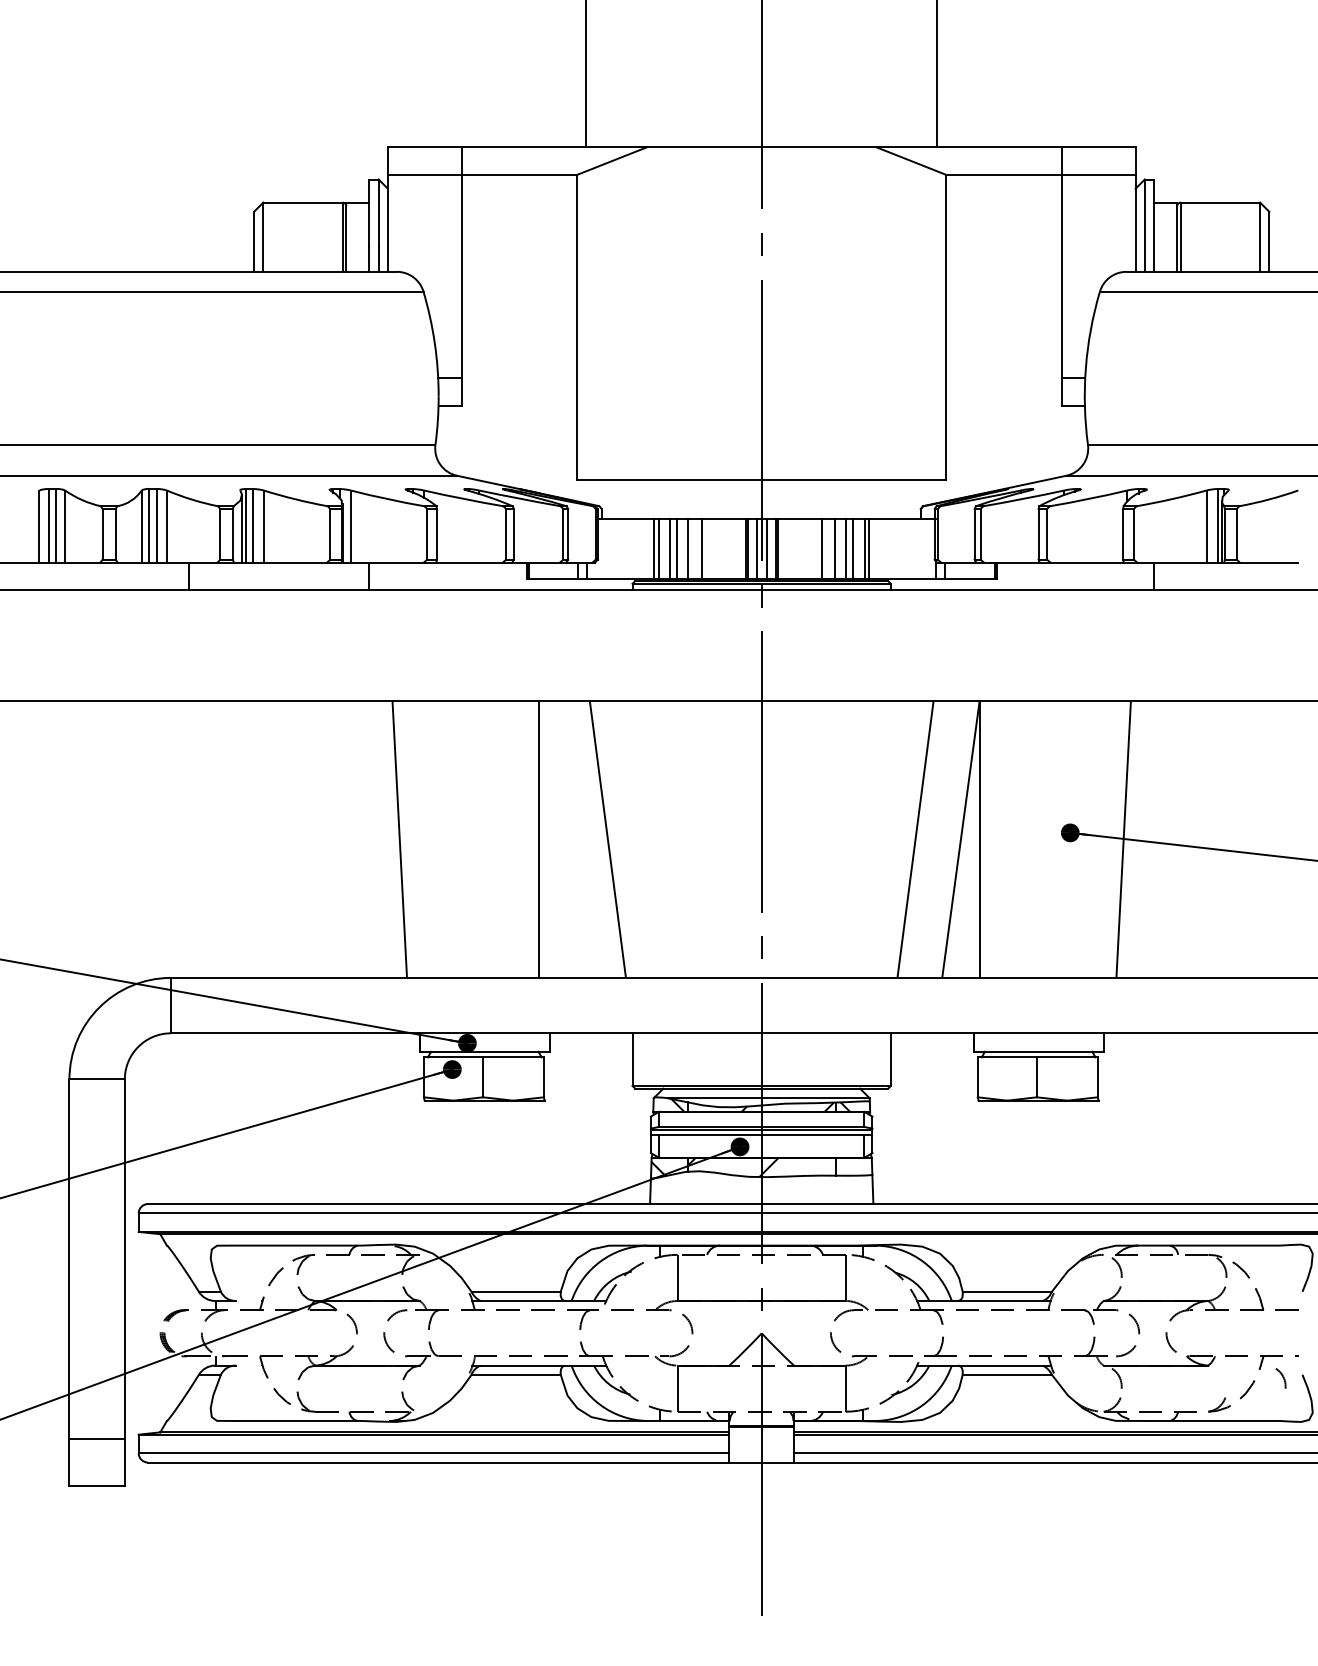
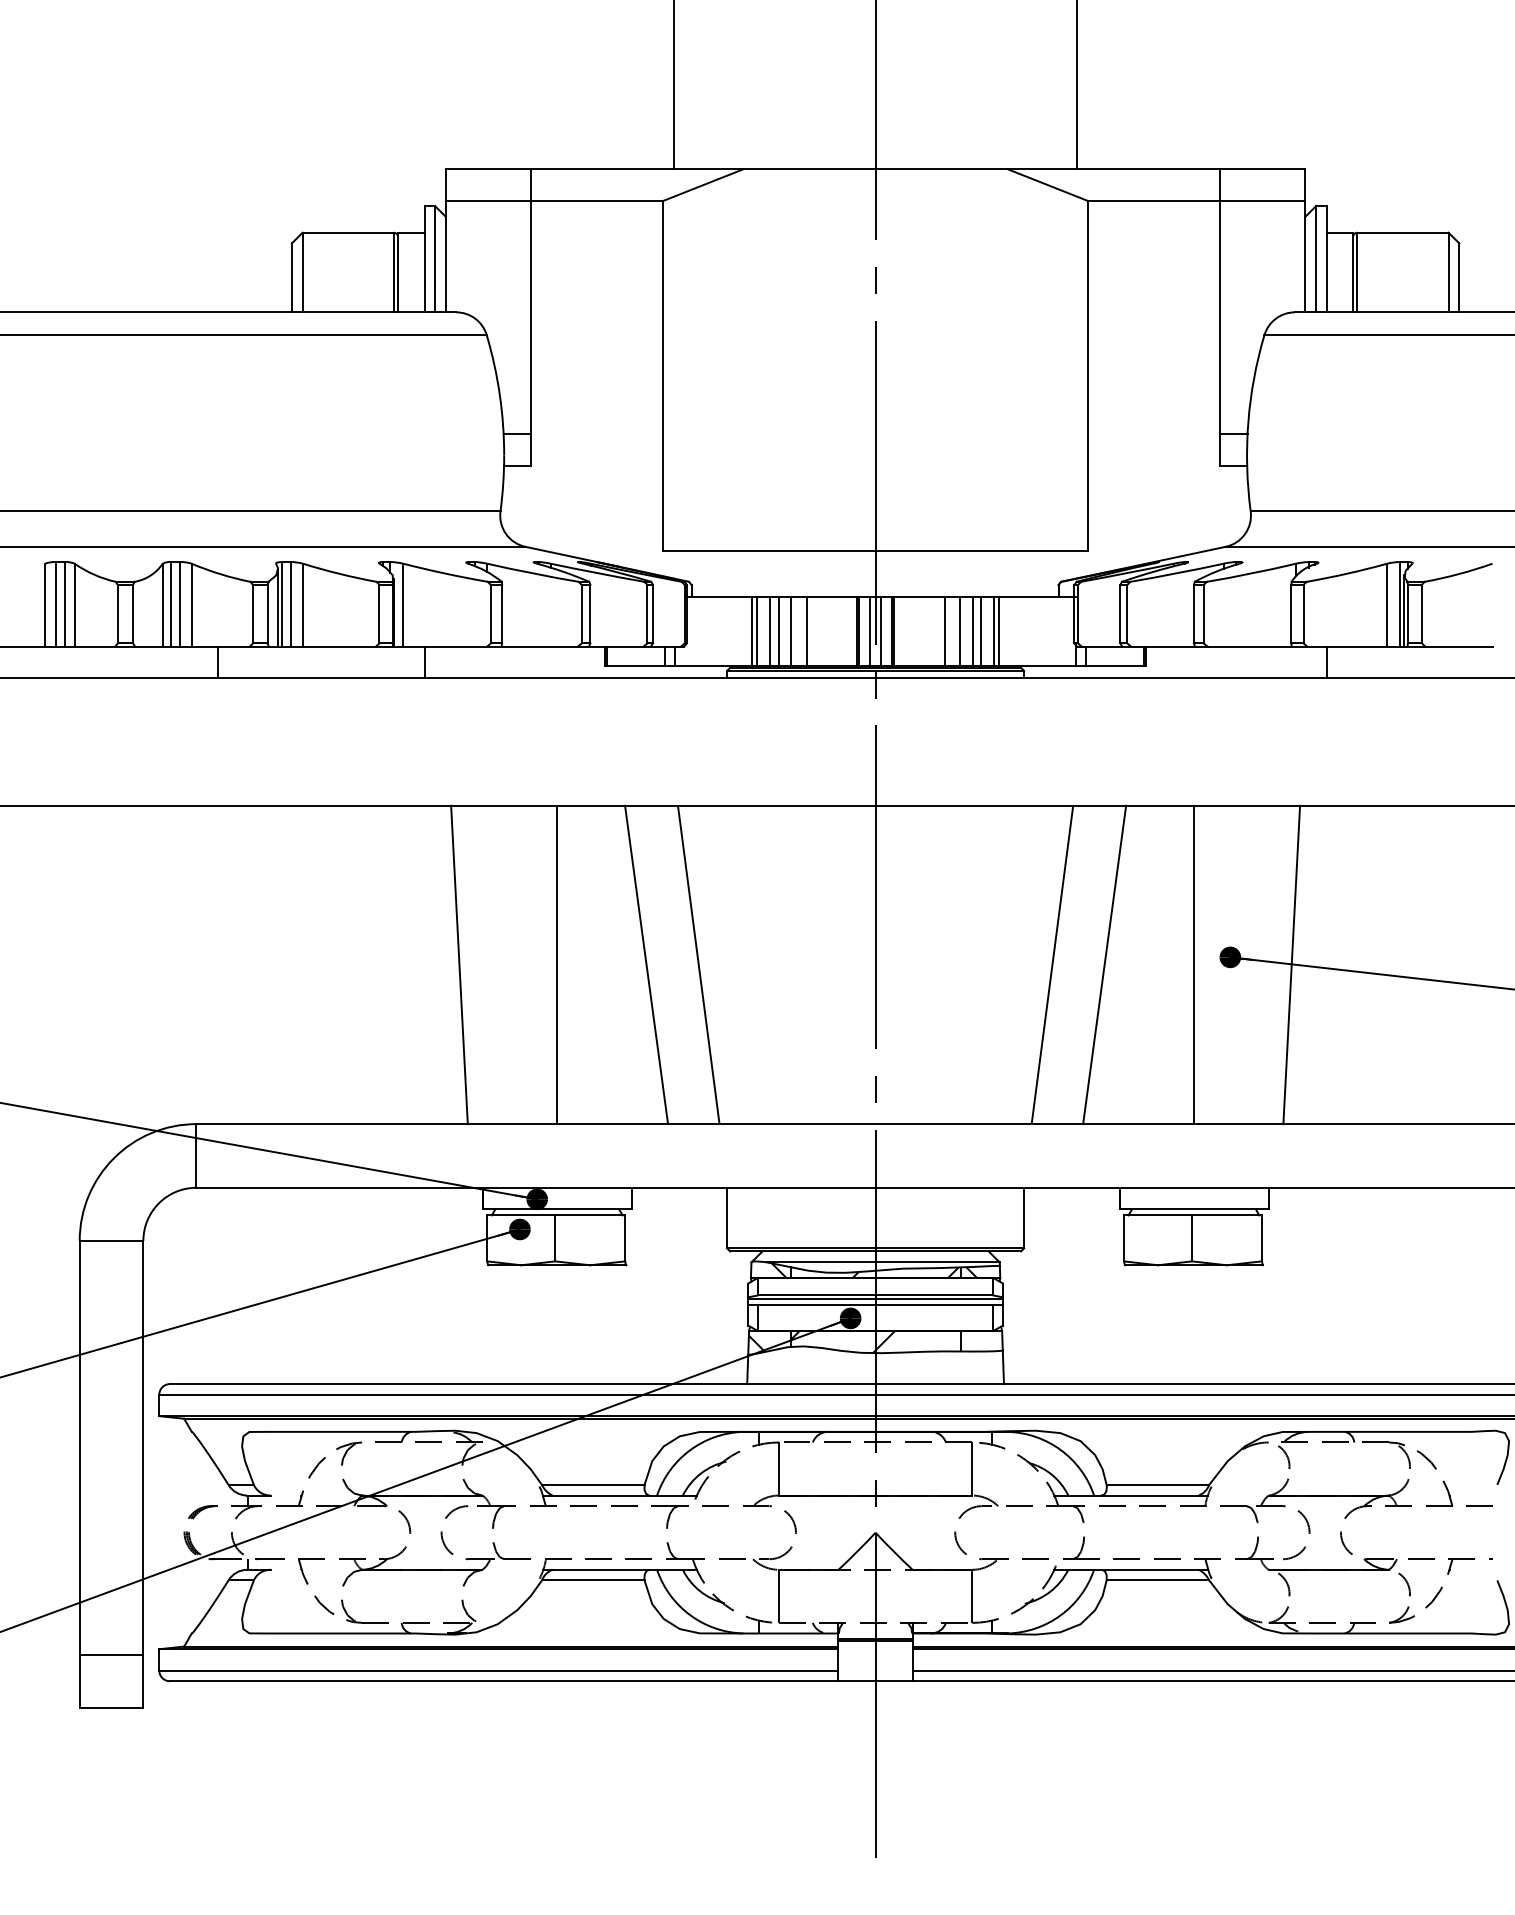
line: (538, 839) -> (557, 964), moved
line: (562, 839) -> (646, 964), added
line: (979, 839) -> (1193, 964), moved
arc: (1282, 1377) -> (1406, 1583), moved

